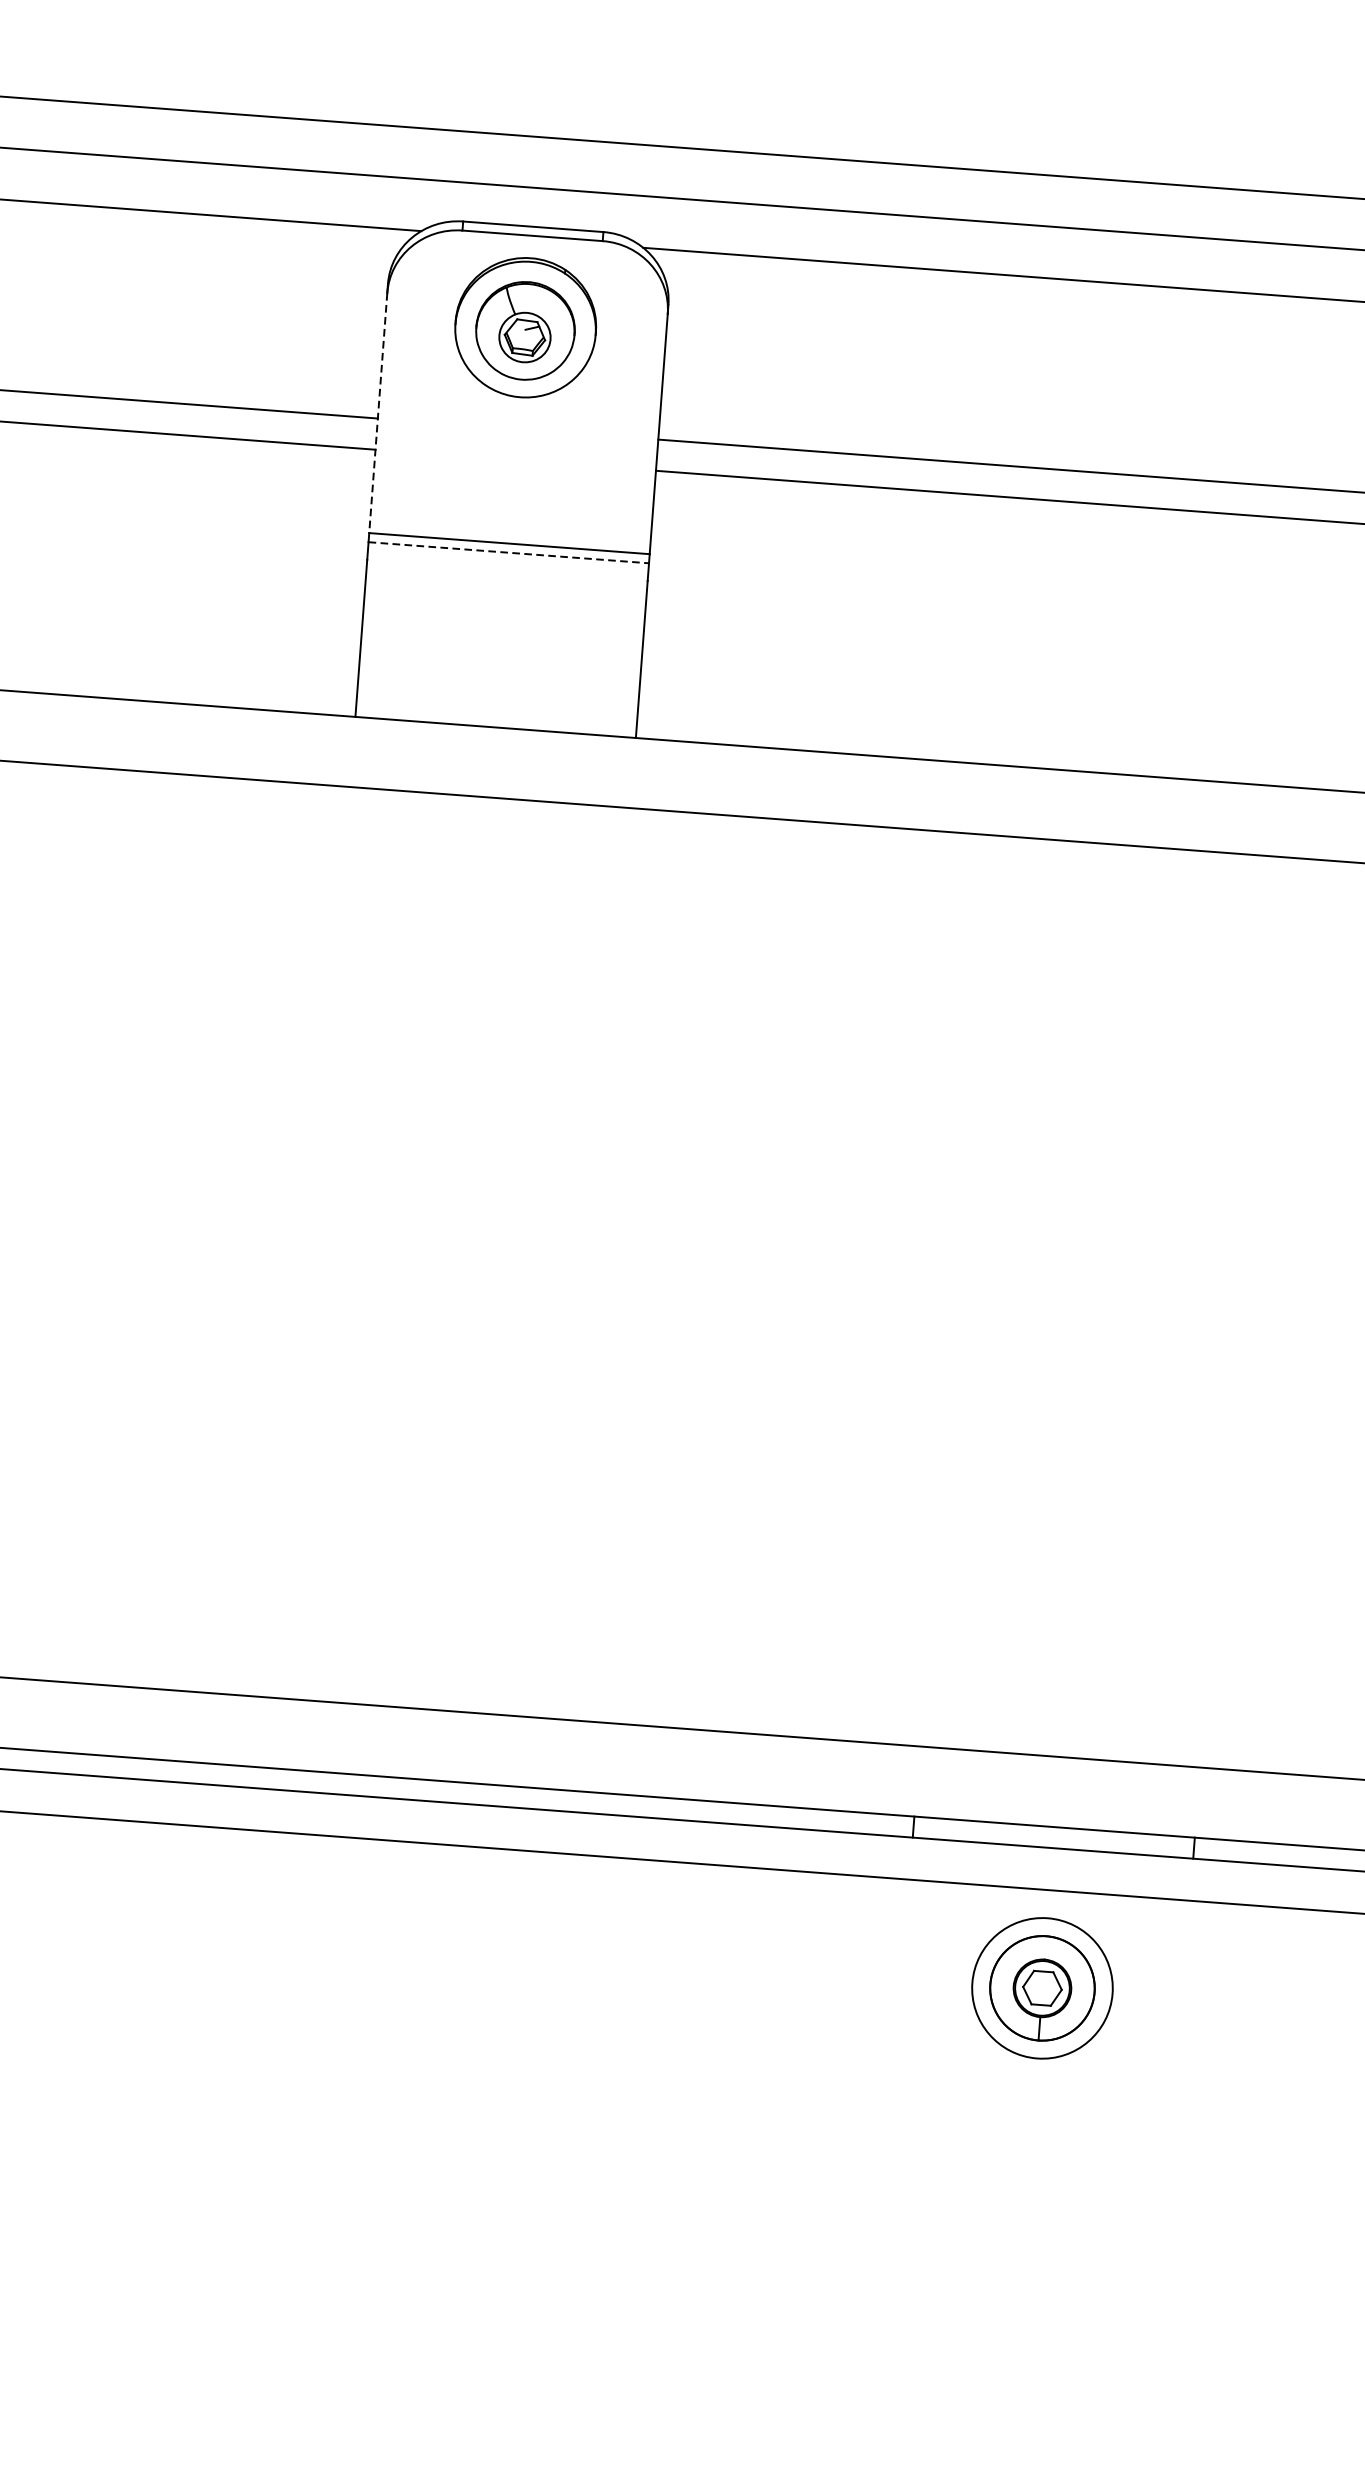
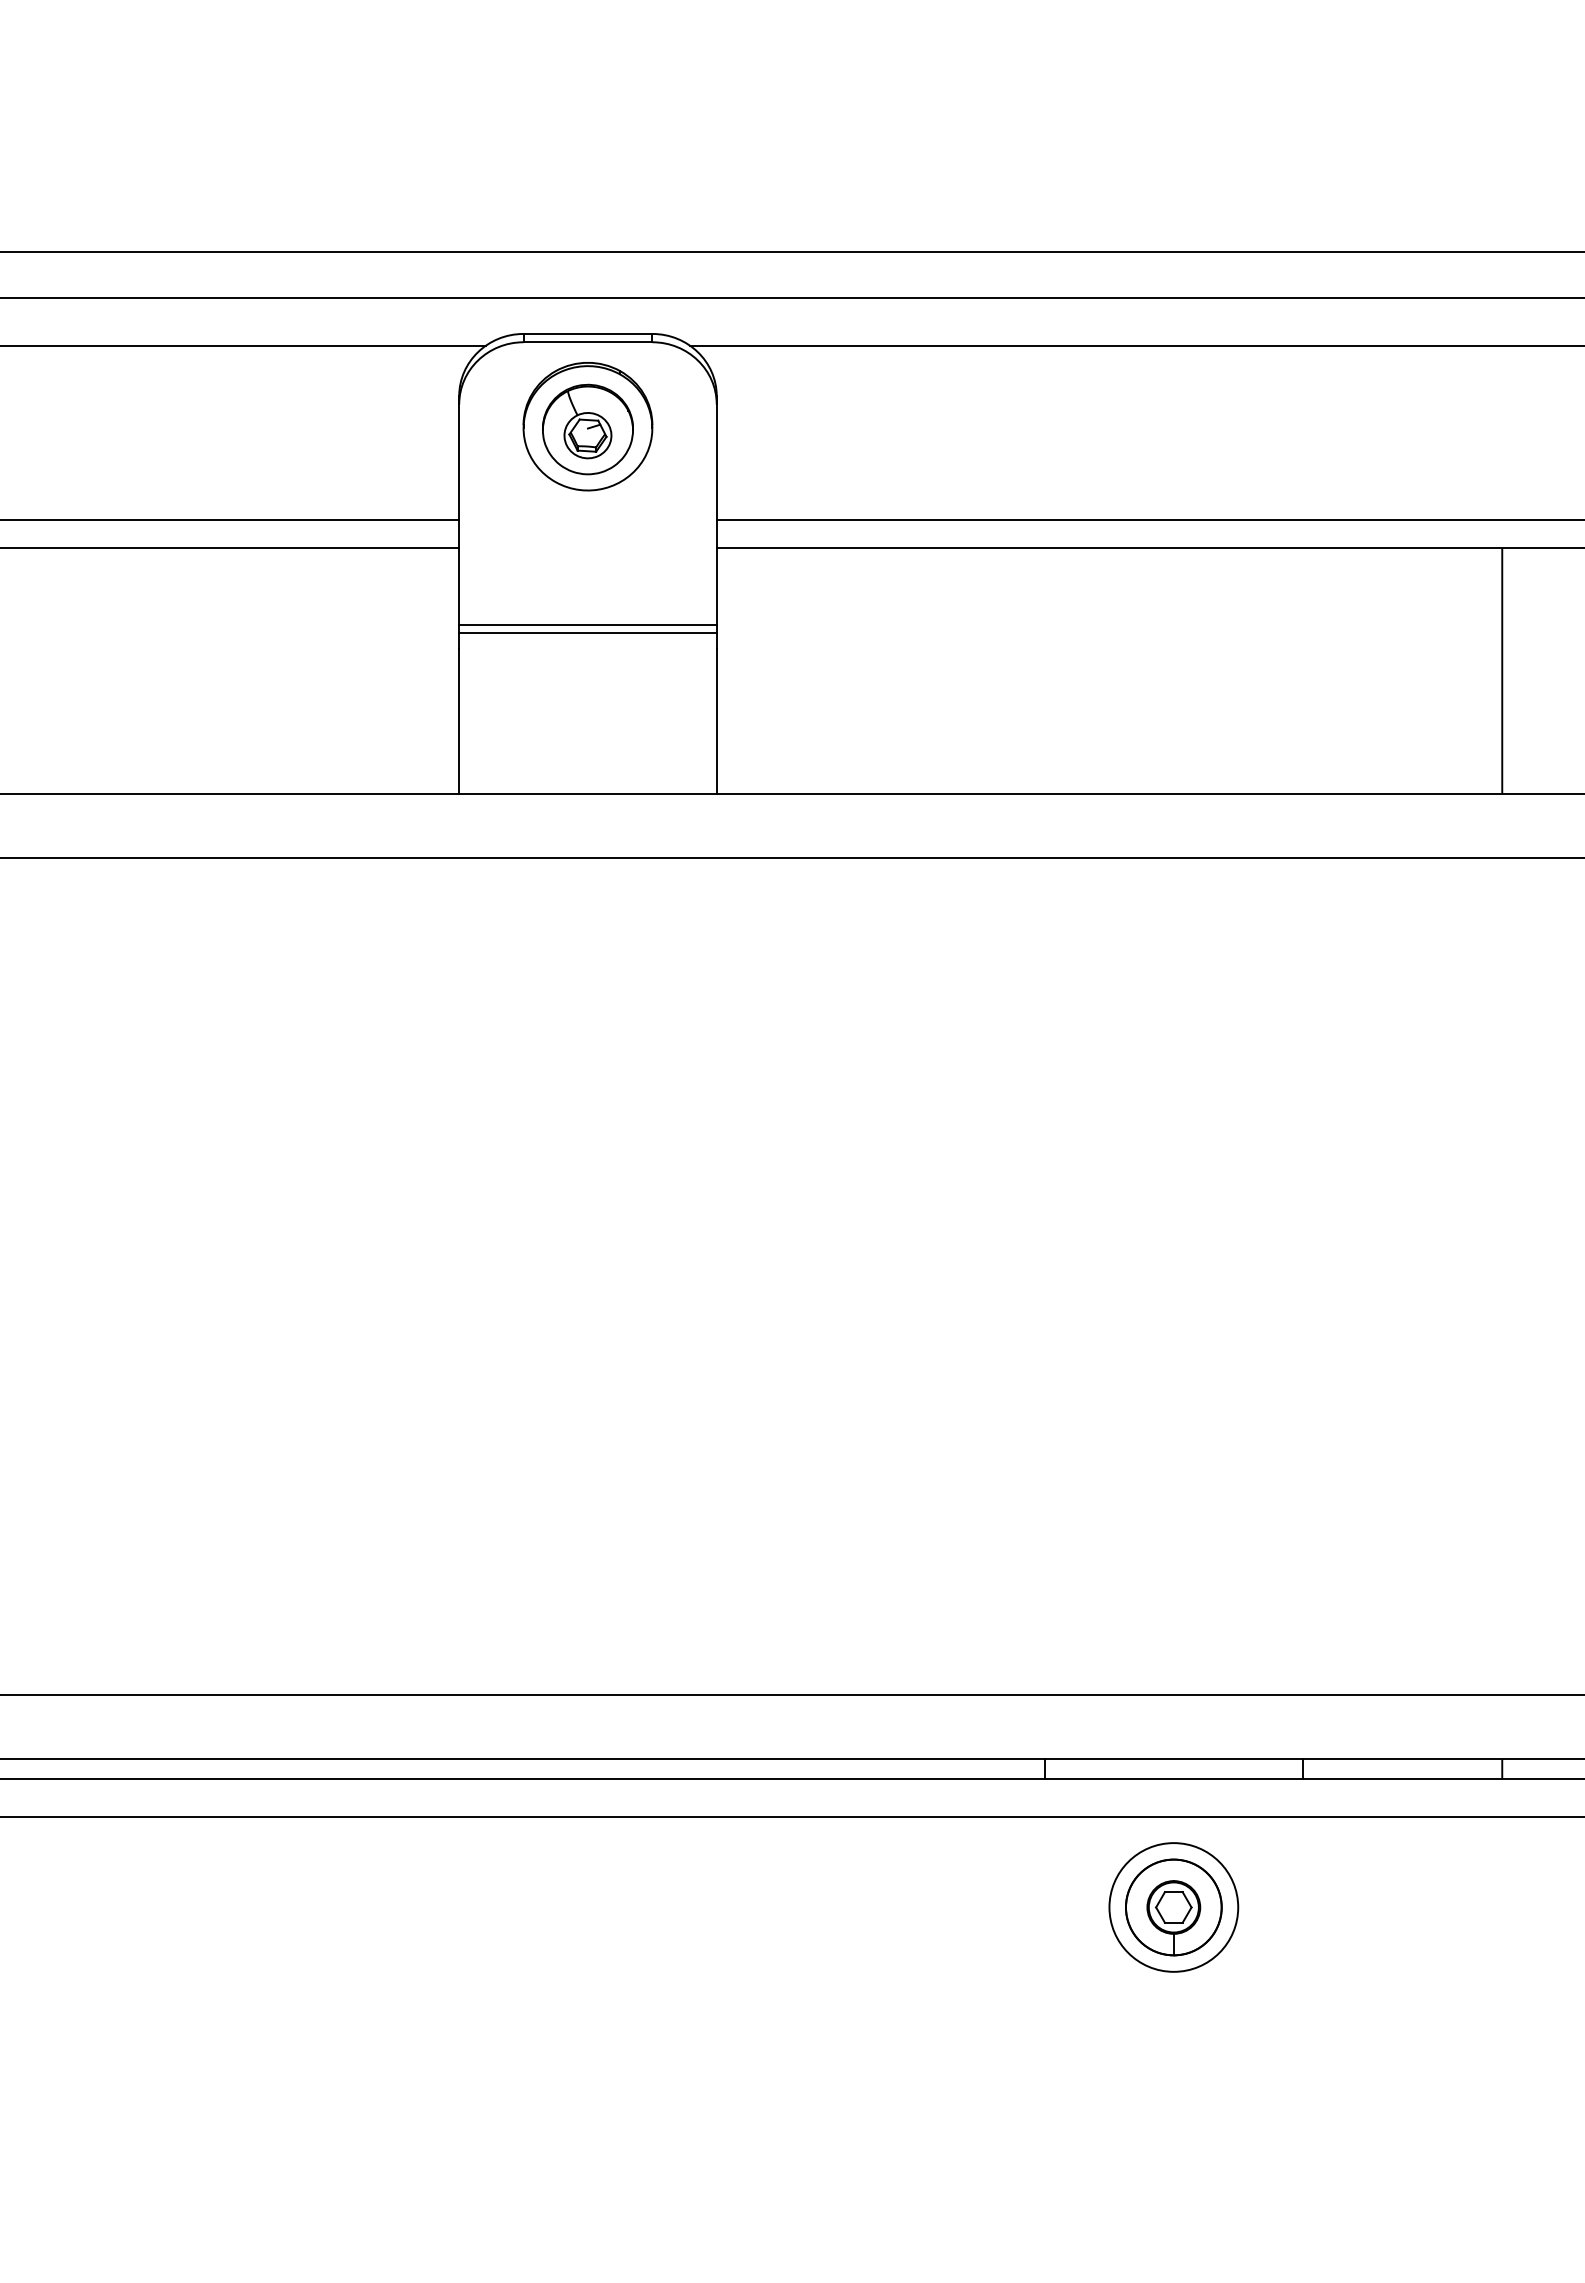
line: (378, 413) -> (459, 515), dashed -> solid
line: (508, 552) -> (587, 633), dashed -> solid

